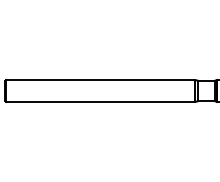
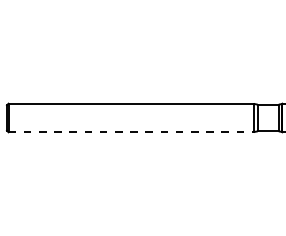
line: (101, 102) -> (131, 132), solid -> dashed

